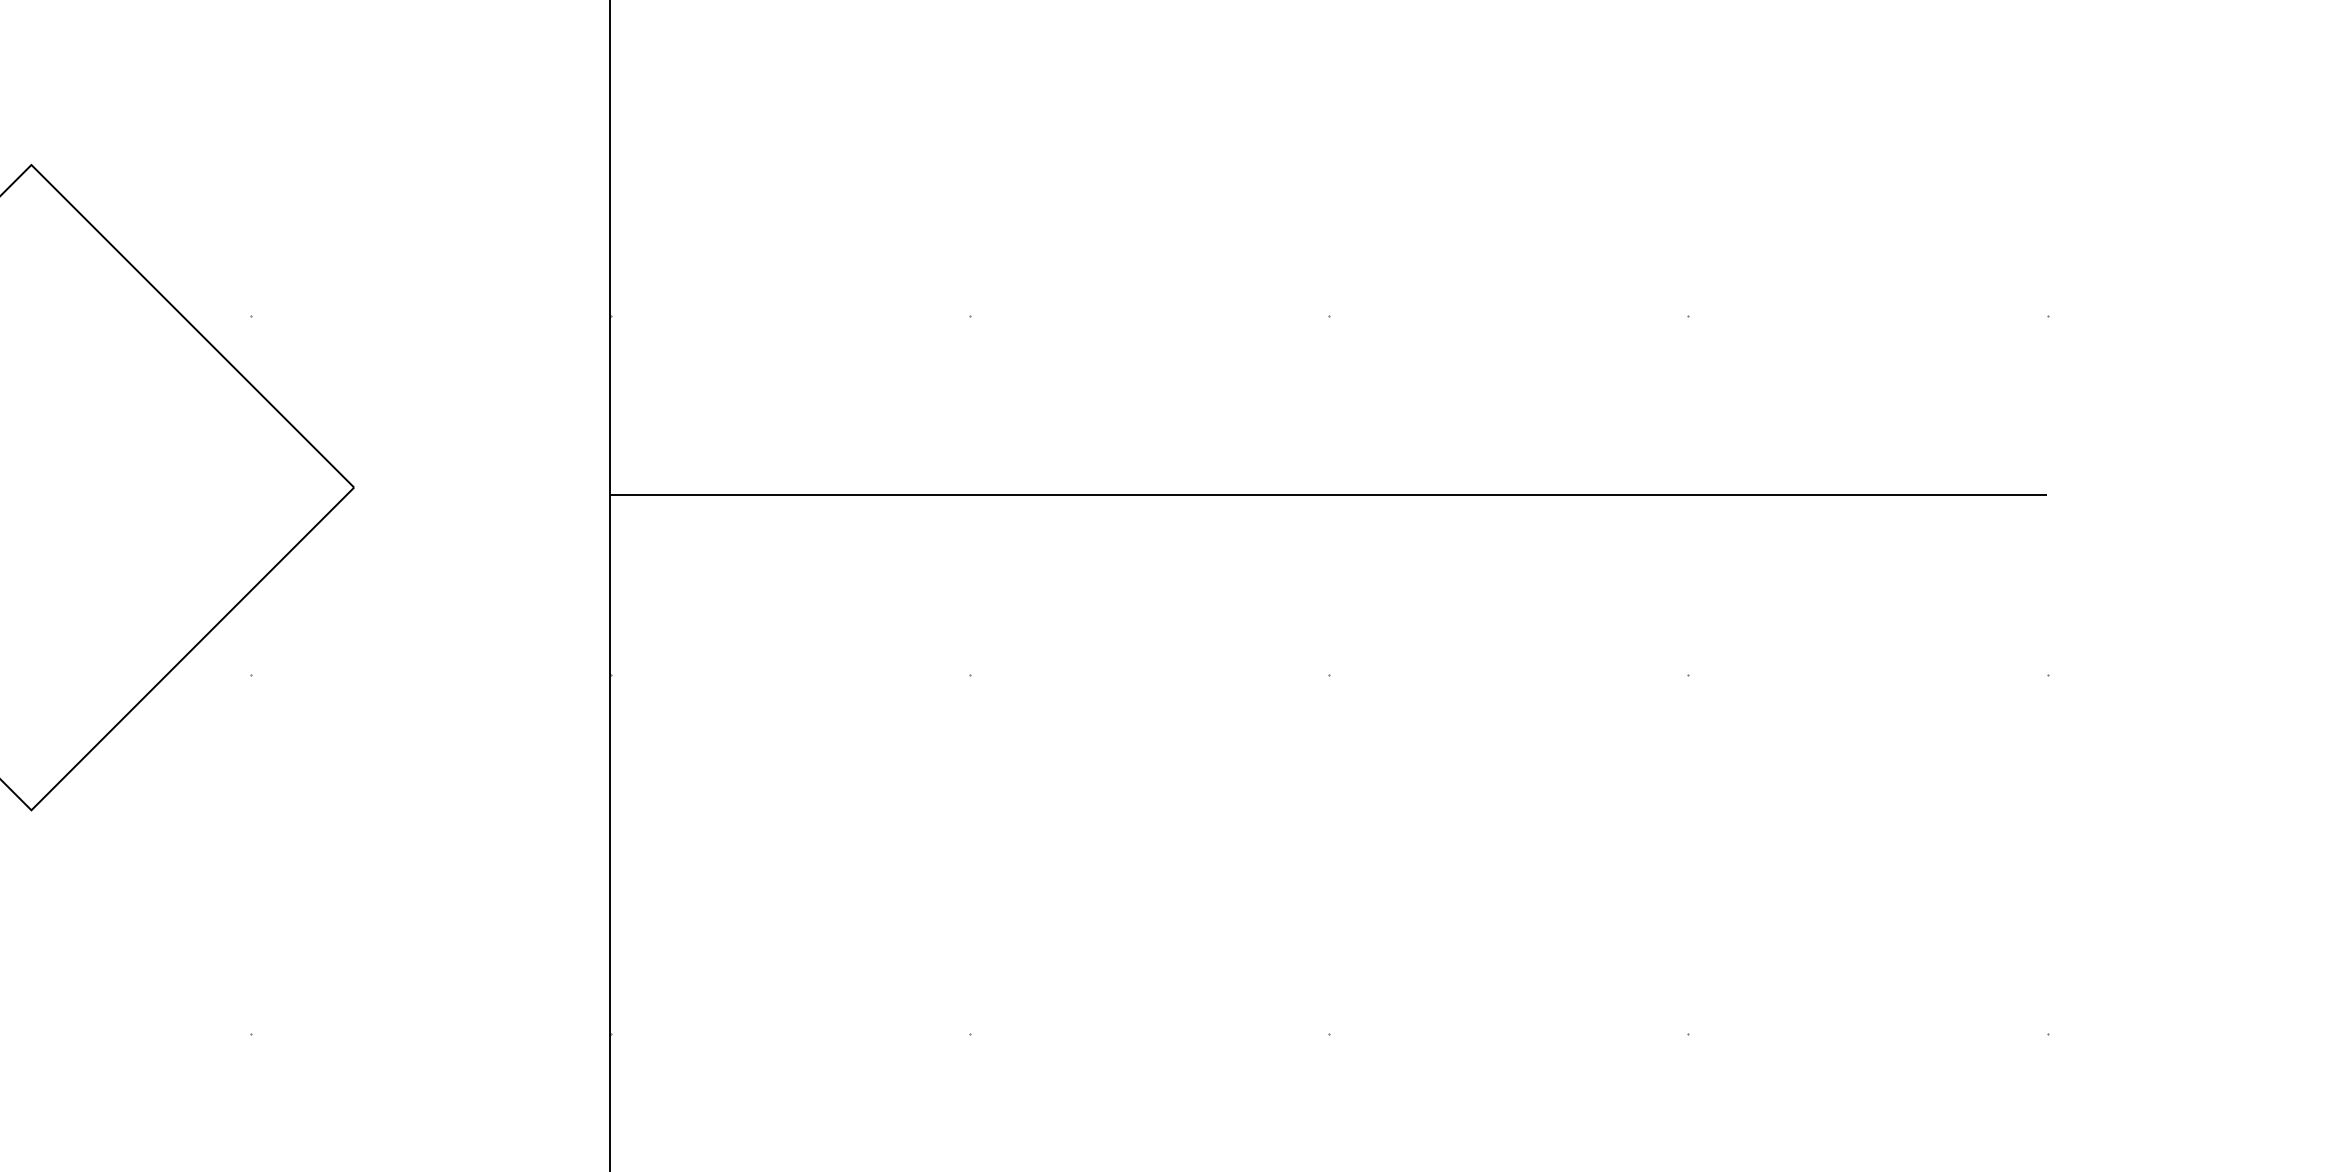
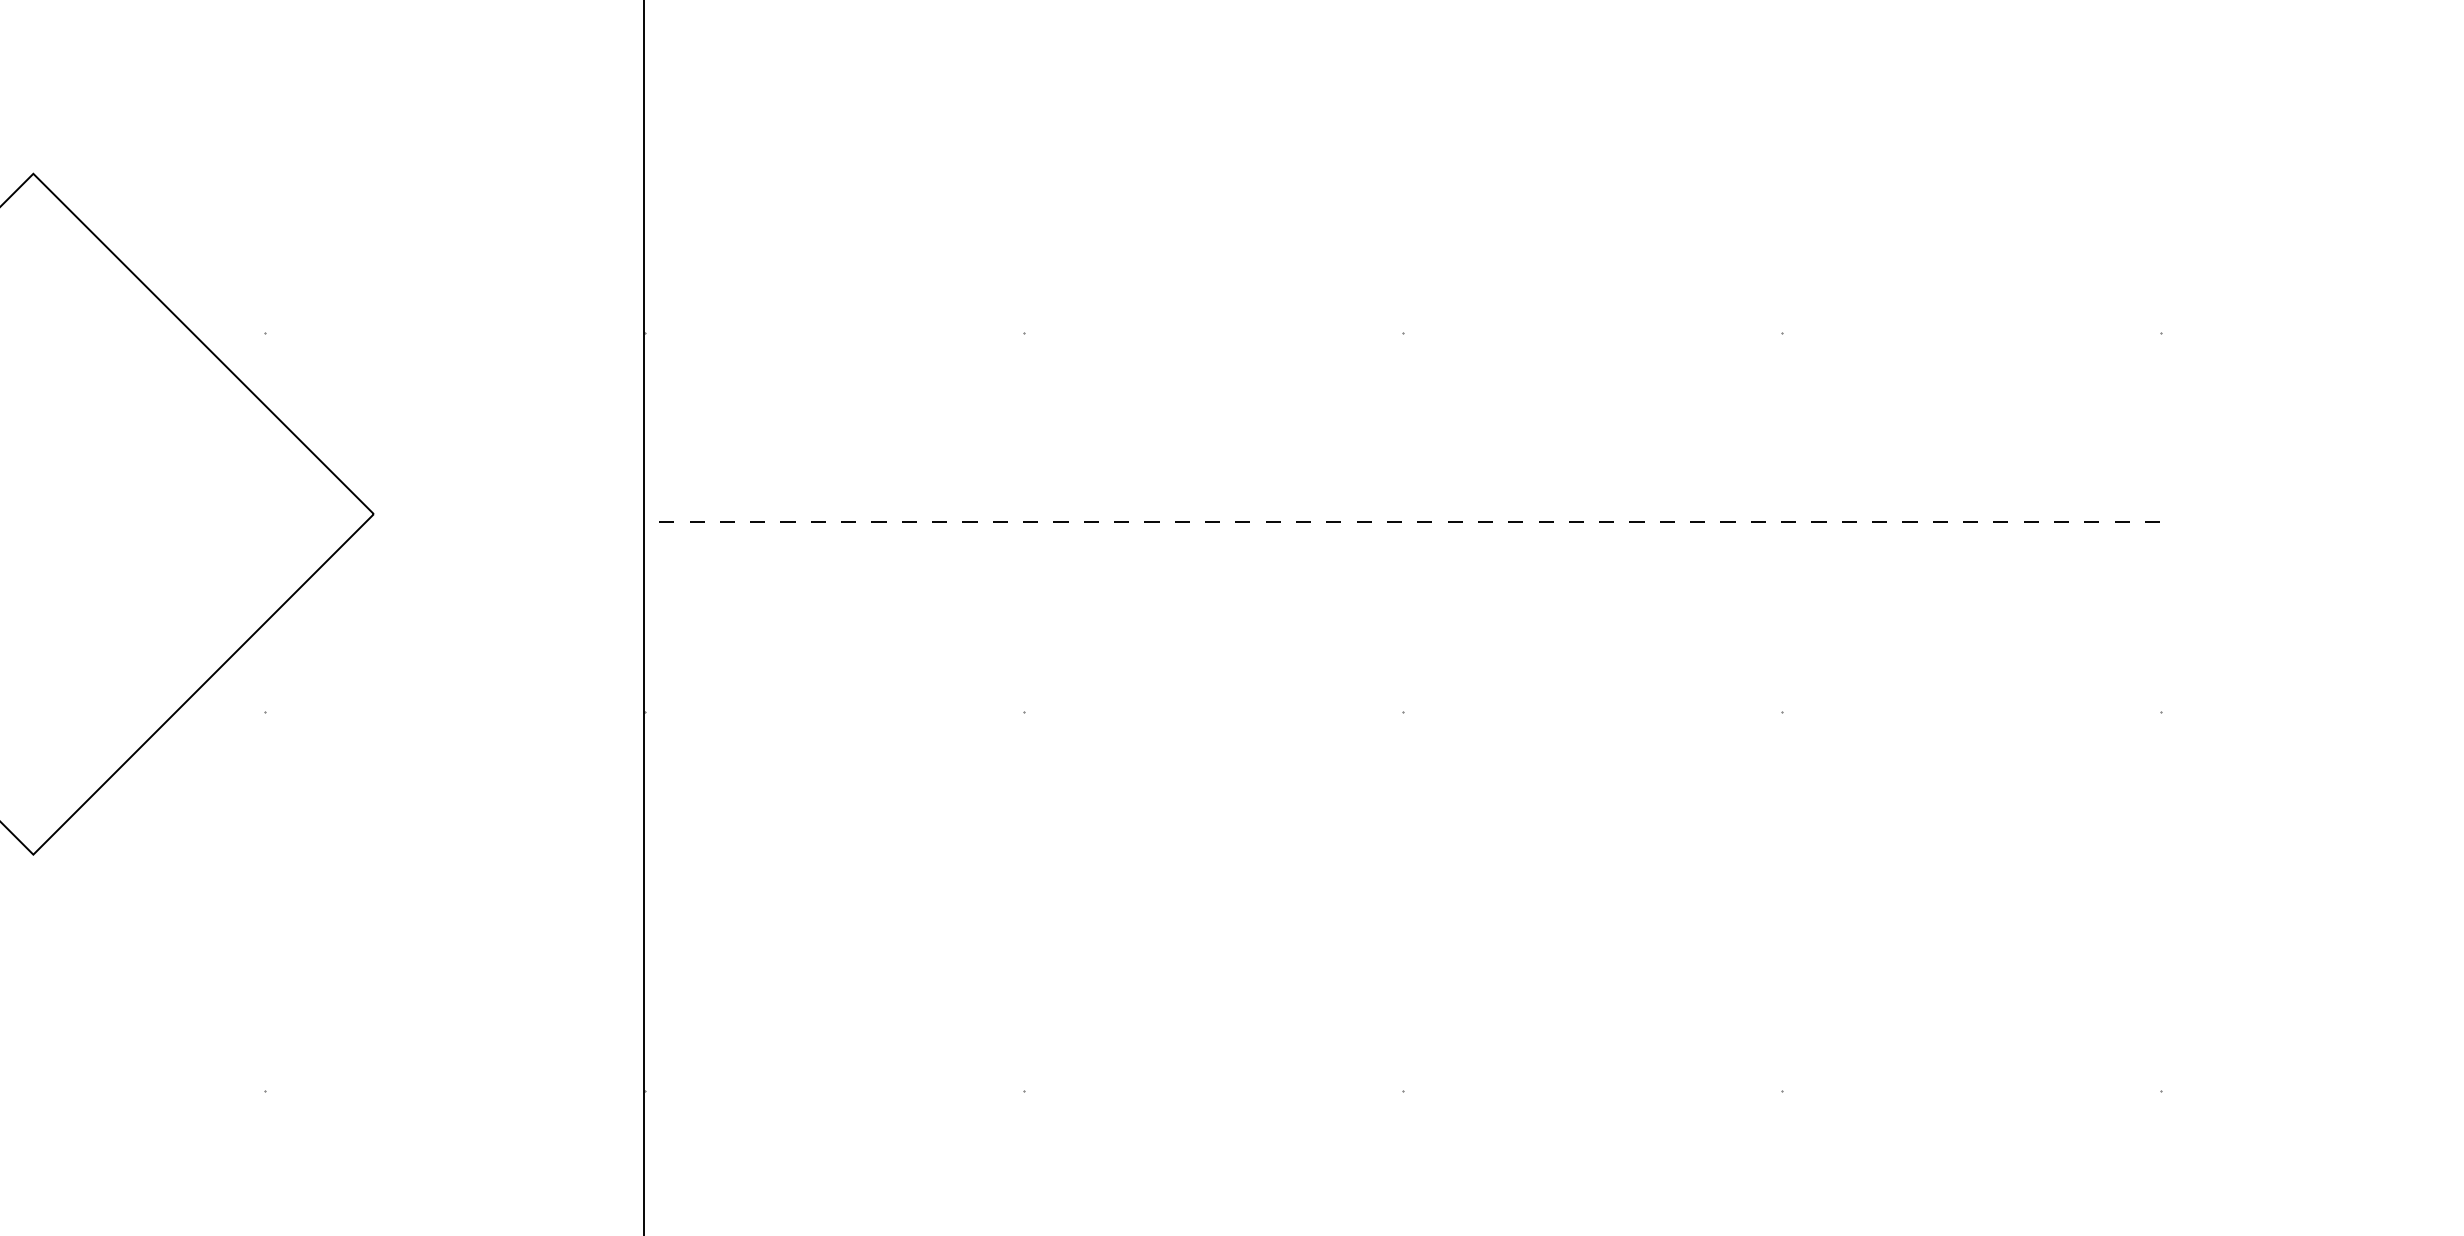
line: (1328, 495) -> (1401, 522), solid -> dashed

